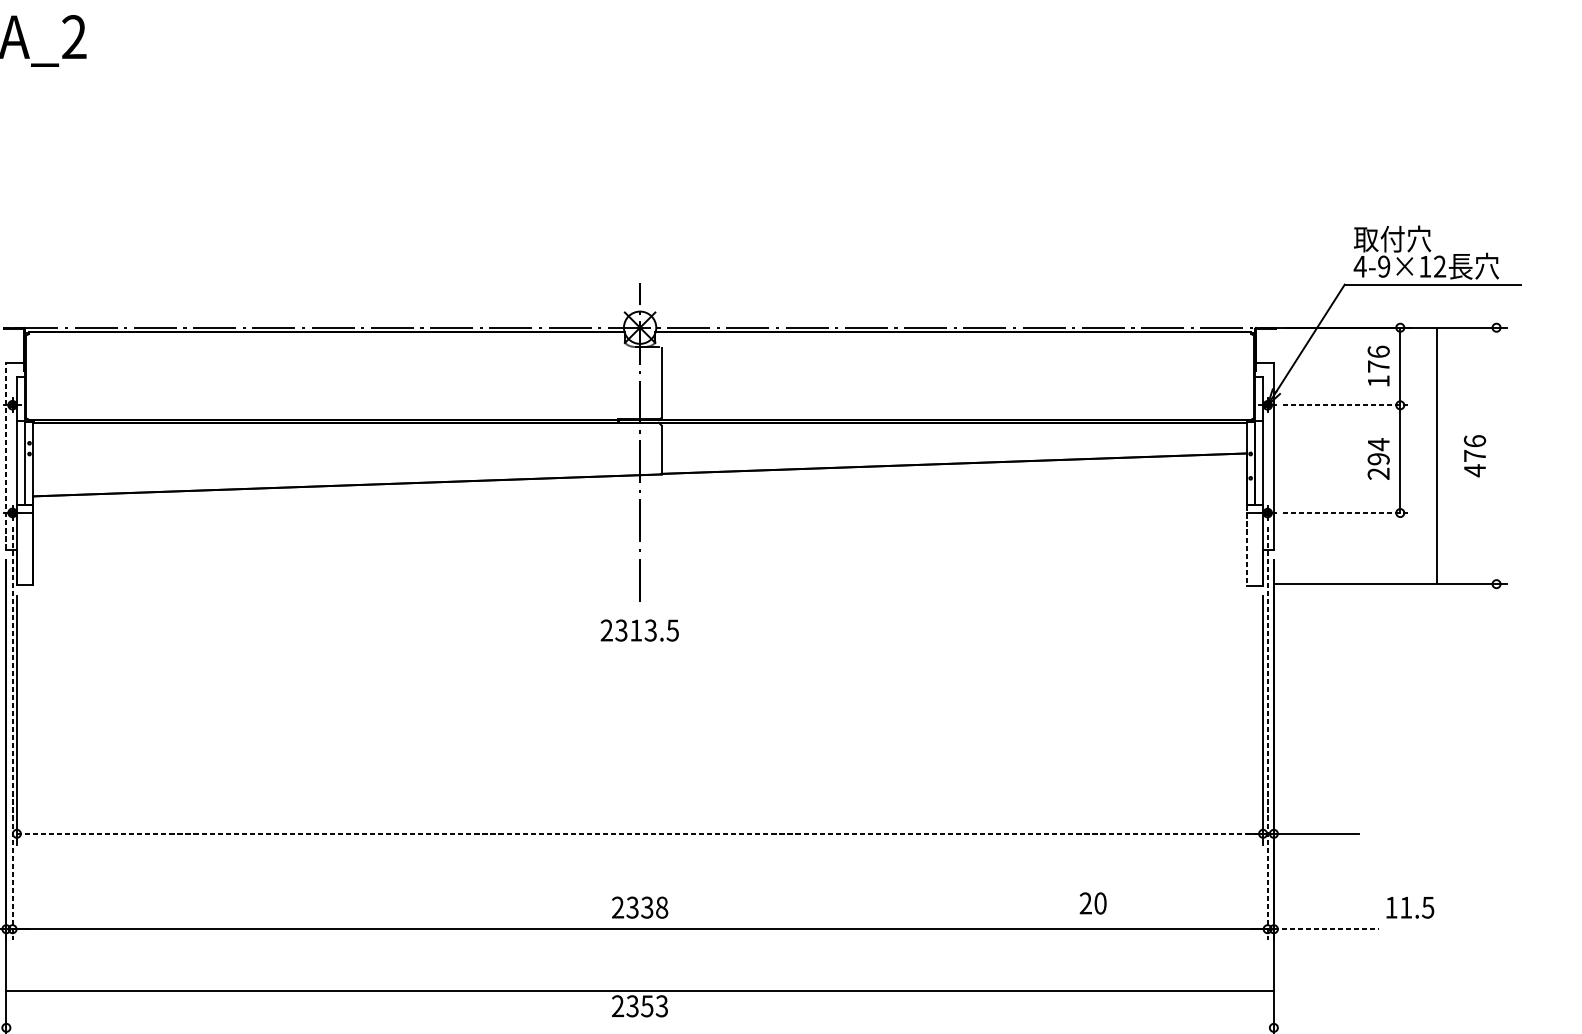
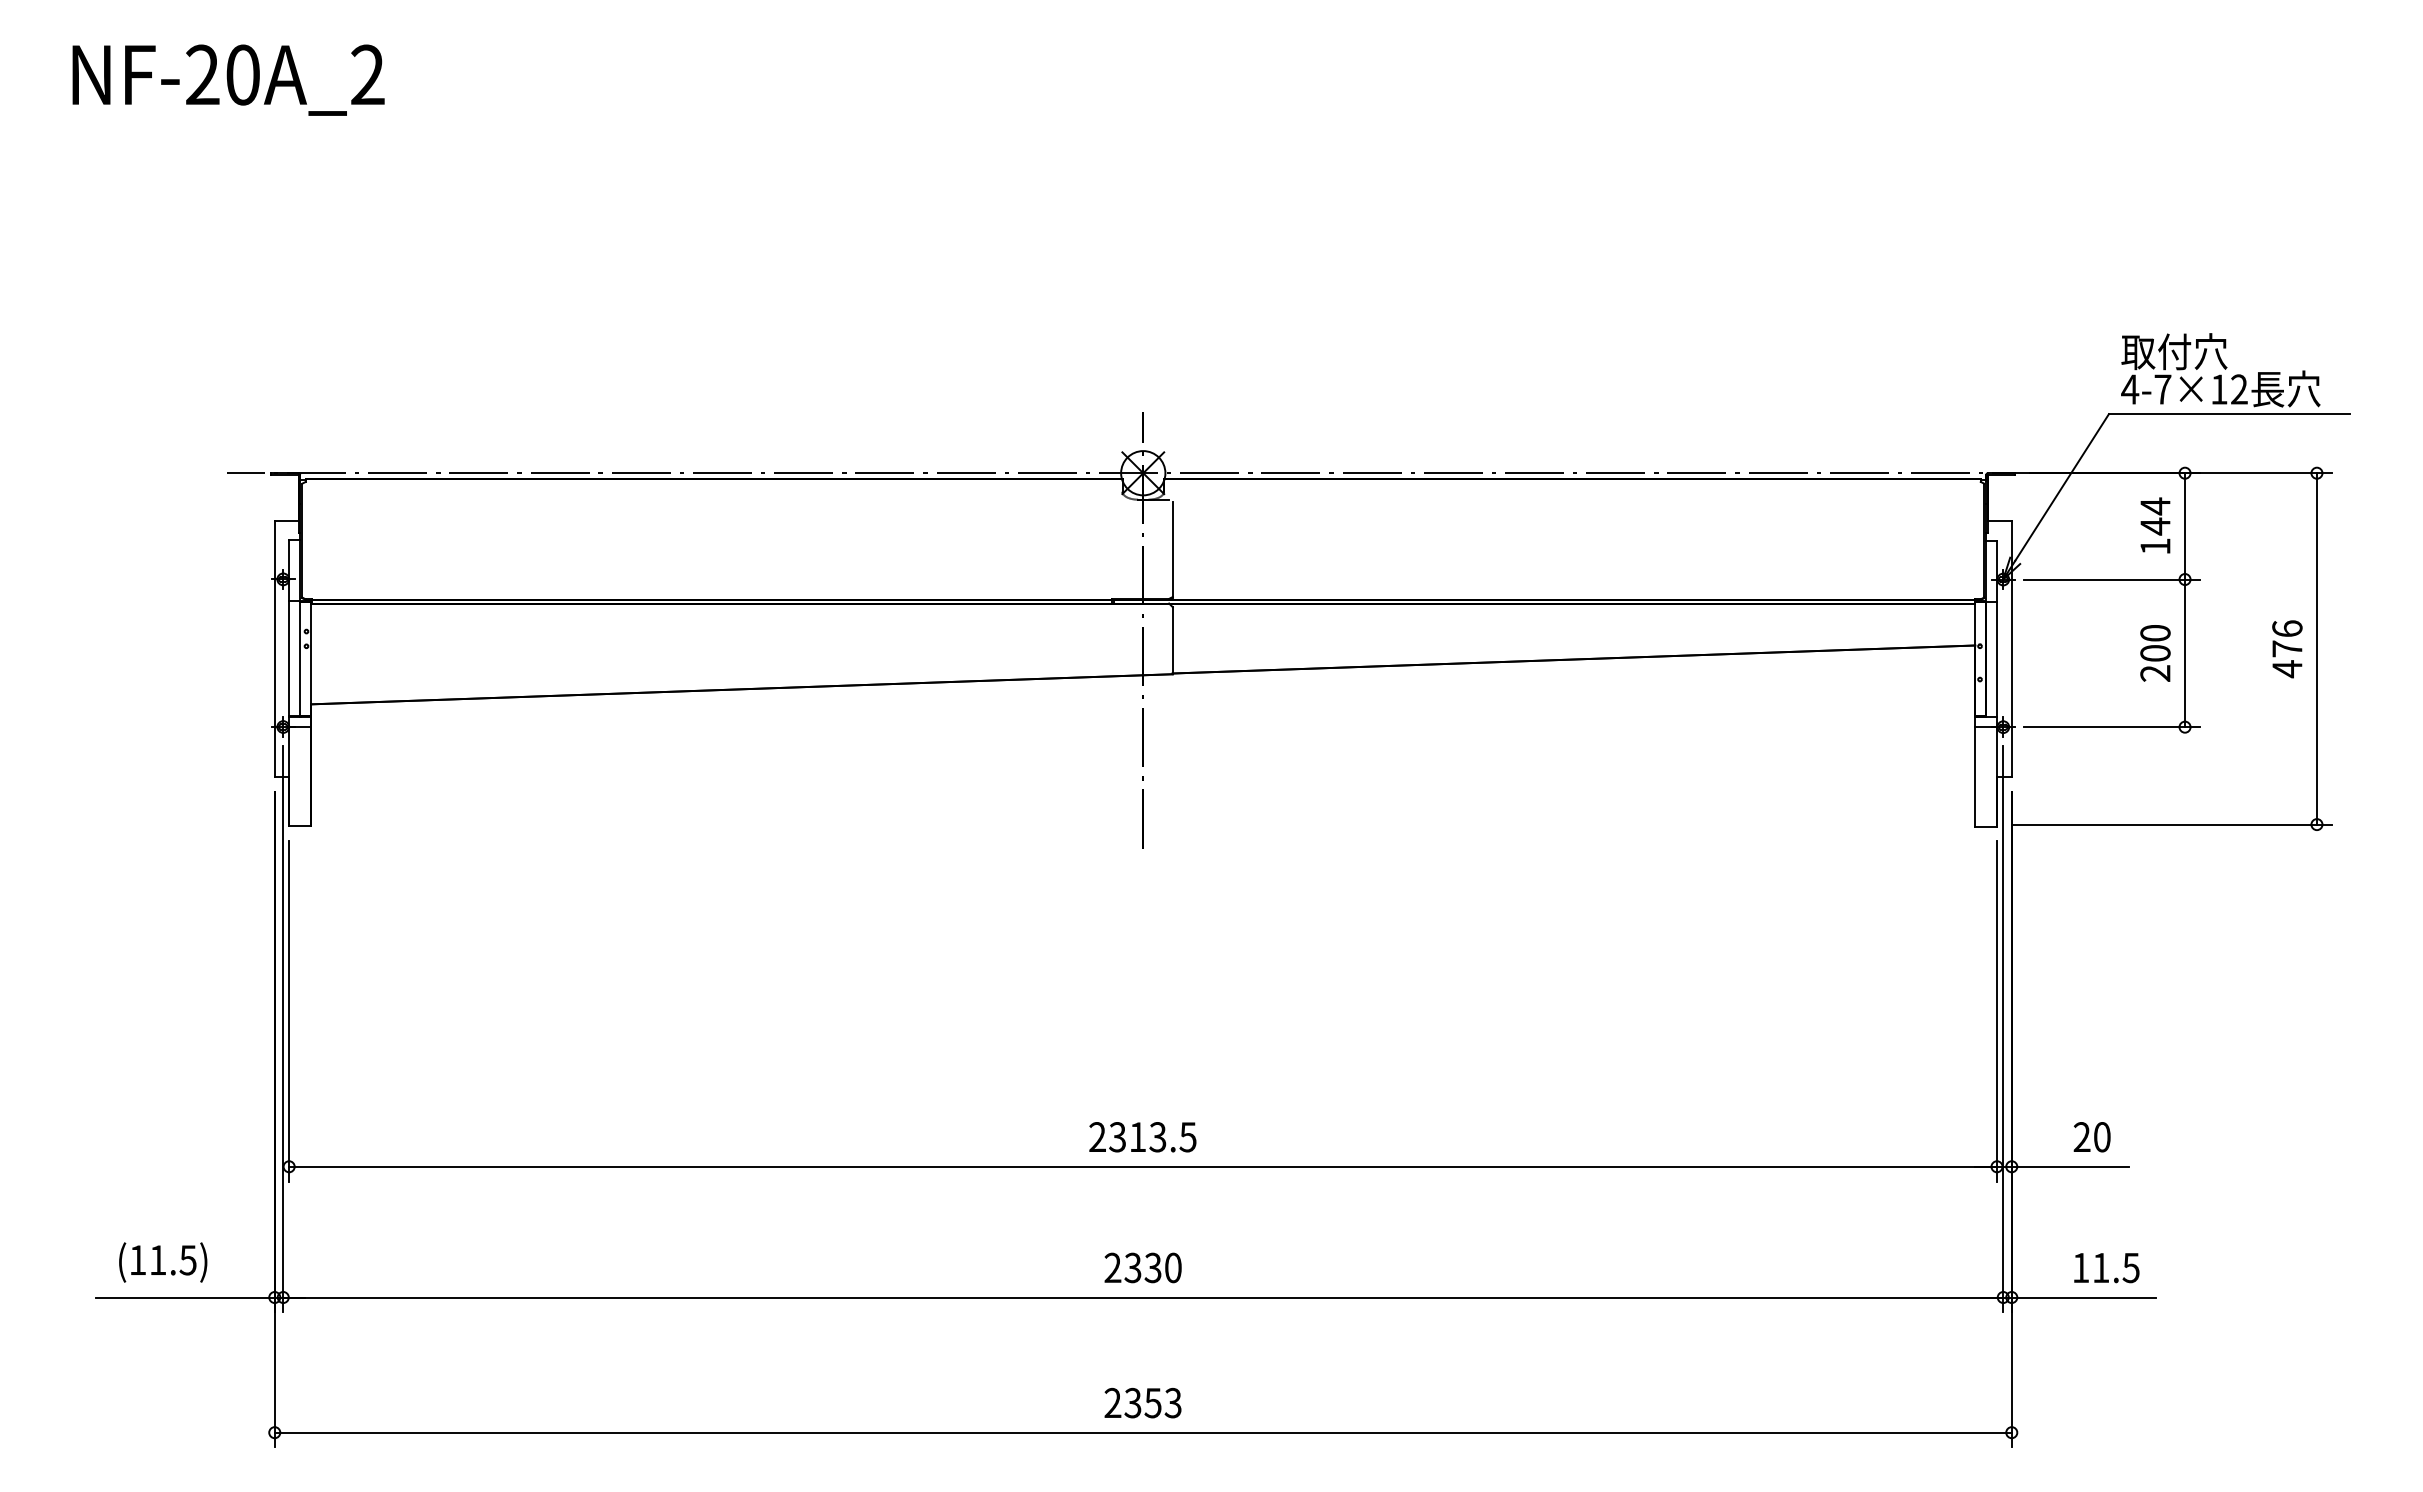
text: (1383, 266) -> (2162, 389), 4-9×12 -> 4-7×12
text: (1378, 359) -> (2155, 516), 176 -> 144
line: (1347, 405) -> (2112, 579), dashed -> solid
text: (1378, 451) -> (2155, 642), 294 -> 200
line: (6, 455) -> (274, 648), dashed -> solid
line: (1437, 455) -> (2316, 648), moved
line: (1347, 513) -> (2112, 727), dashed -> solid
line: (1246, 545) -> (1974, 771), dashed -> solid
text: (639, 630) -> (1142, 1137), moved
line: (12, 733) -> (283, 1029), dashed -> solid
line: (1267, 733) -> (2003, 1029), dashed -> solid
line: (640, 833) -> (1143, 1166), dashed -> solid
text: (1092, 903) -> (2091, 1137), moved
text: (662, 907) -> (1173, 1267), 2338 -> 2330
text: (1410, 908) -> (2106, 1268), moved
line: (1326, 929) -> (2084, 1297), dashed -> solid
line: (639, 991) -> (1142, 1432), moved

